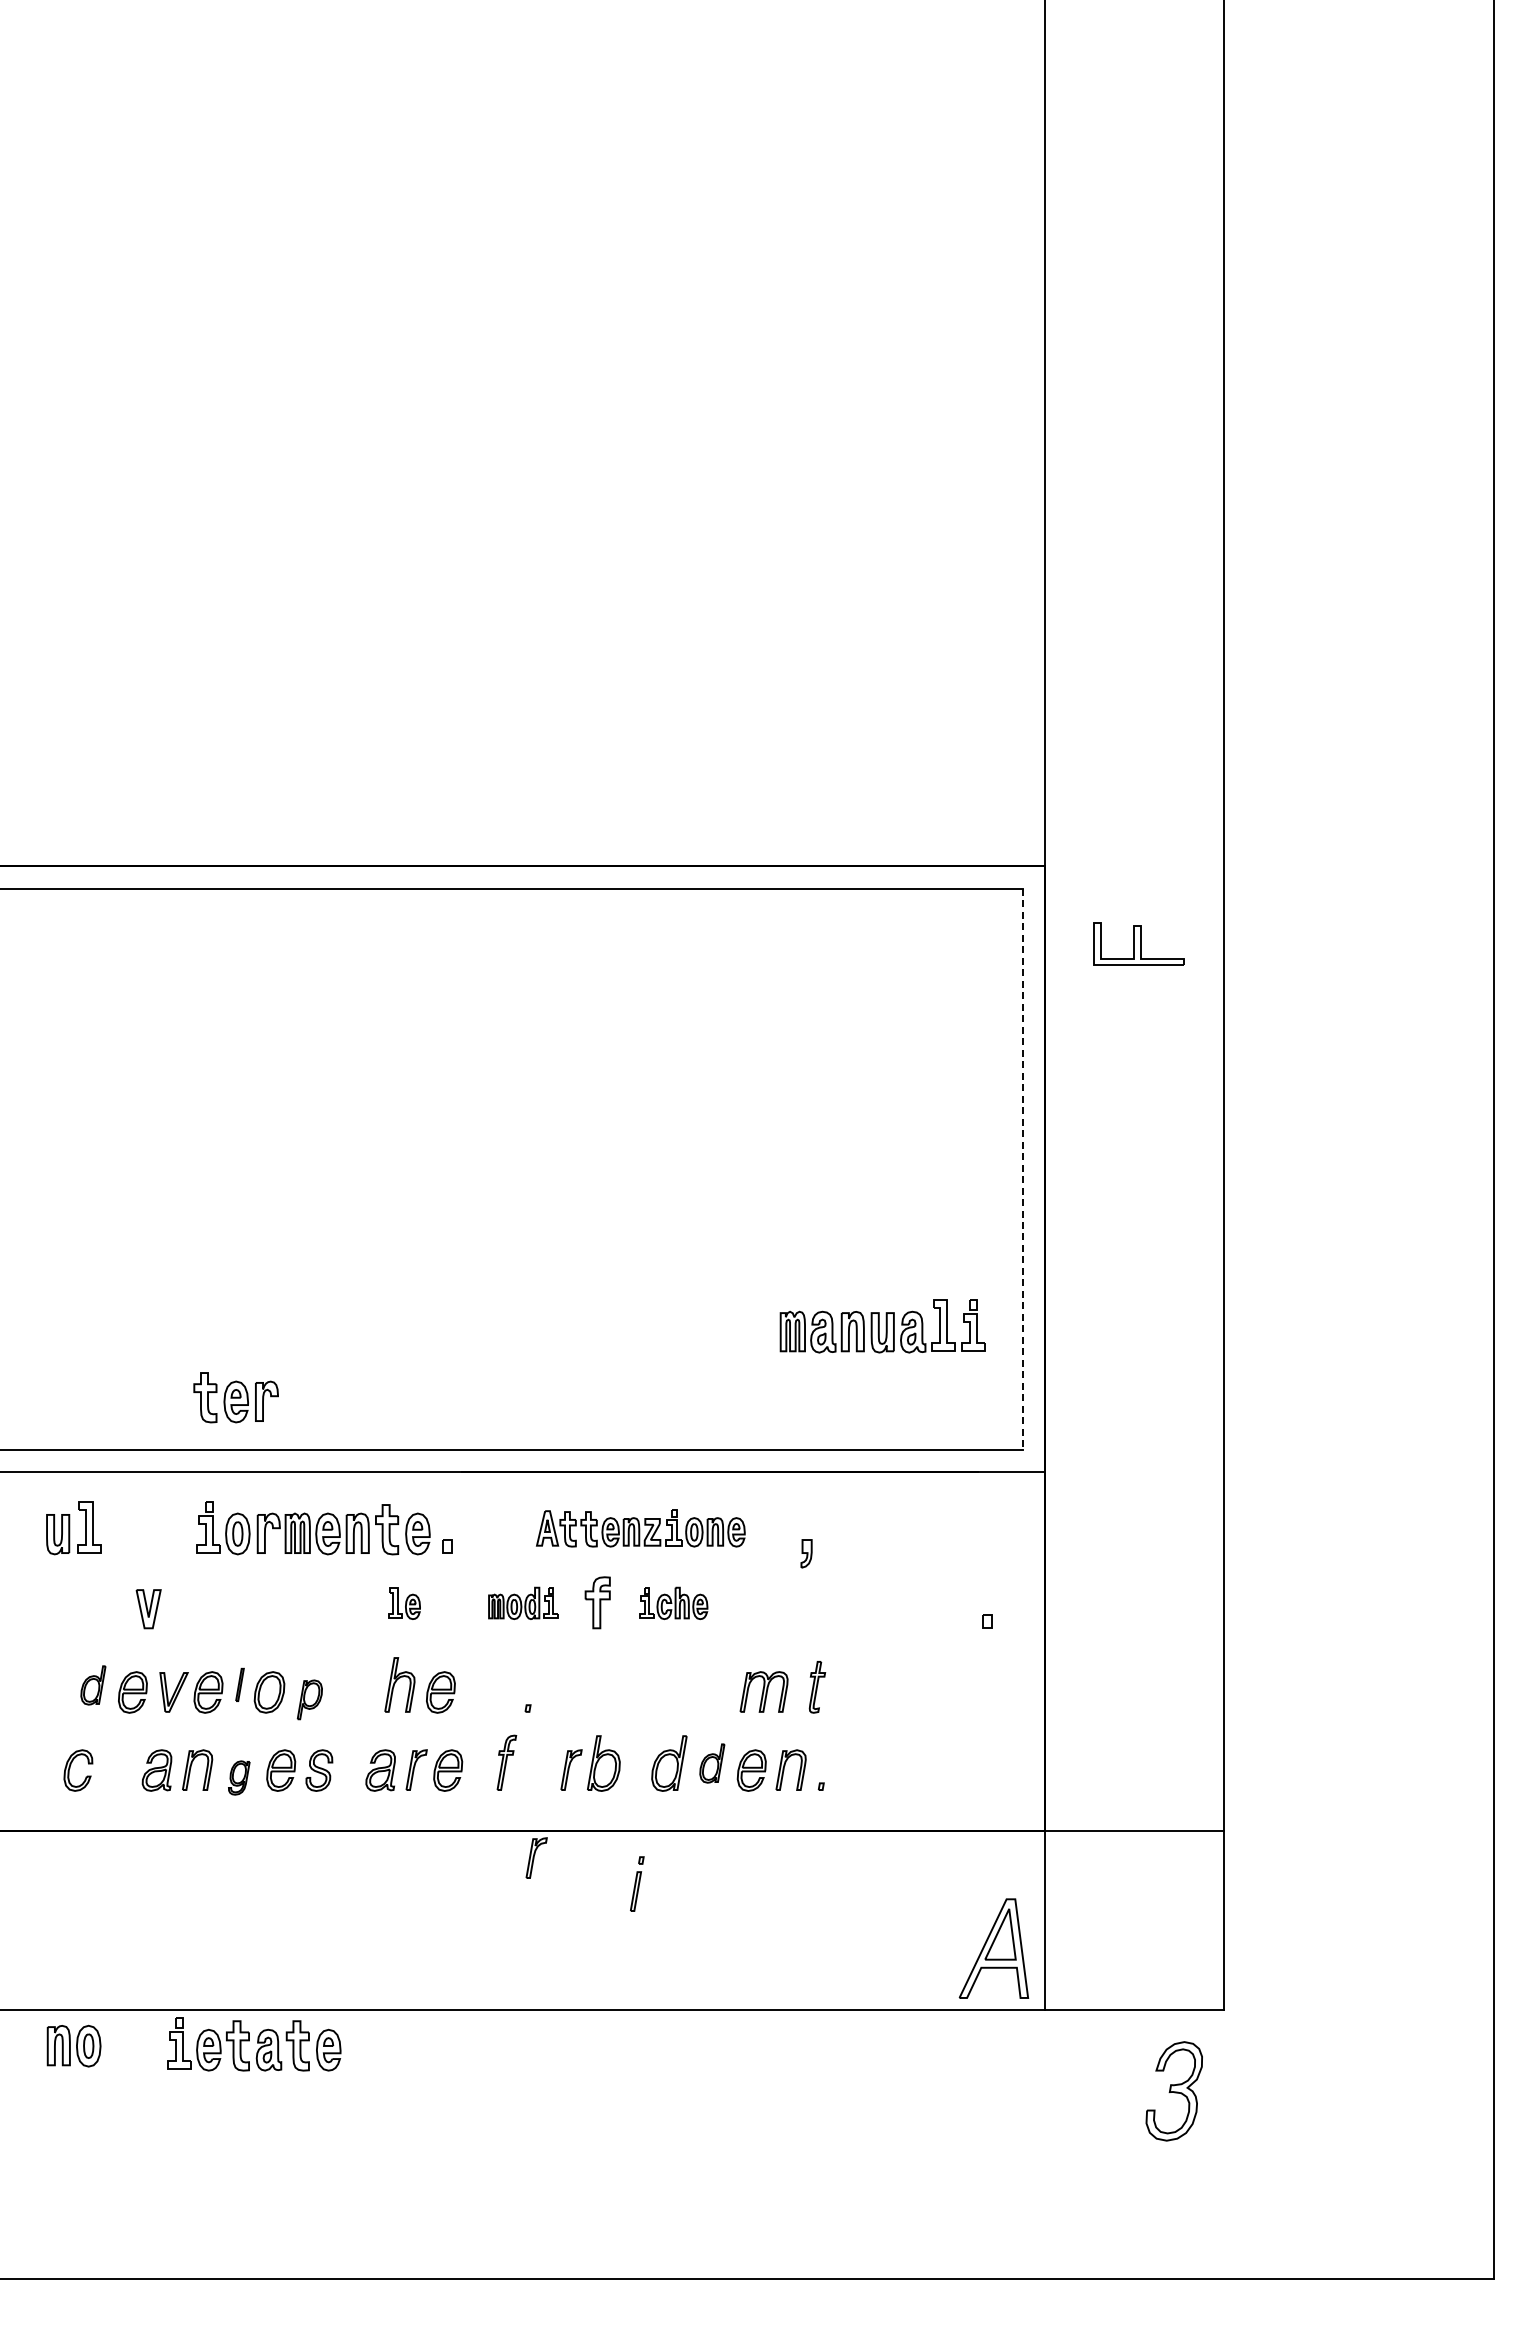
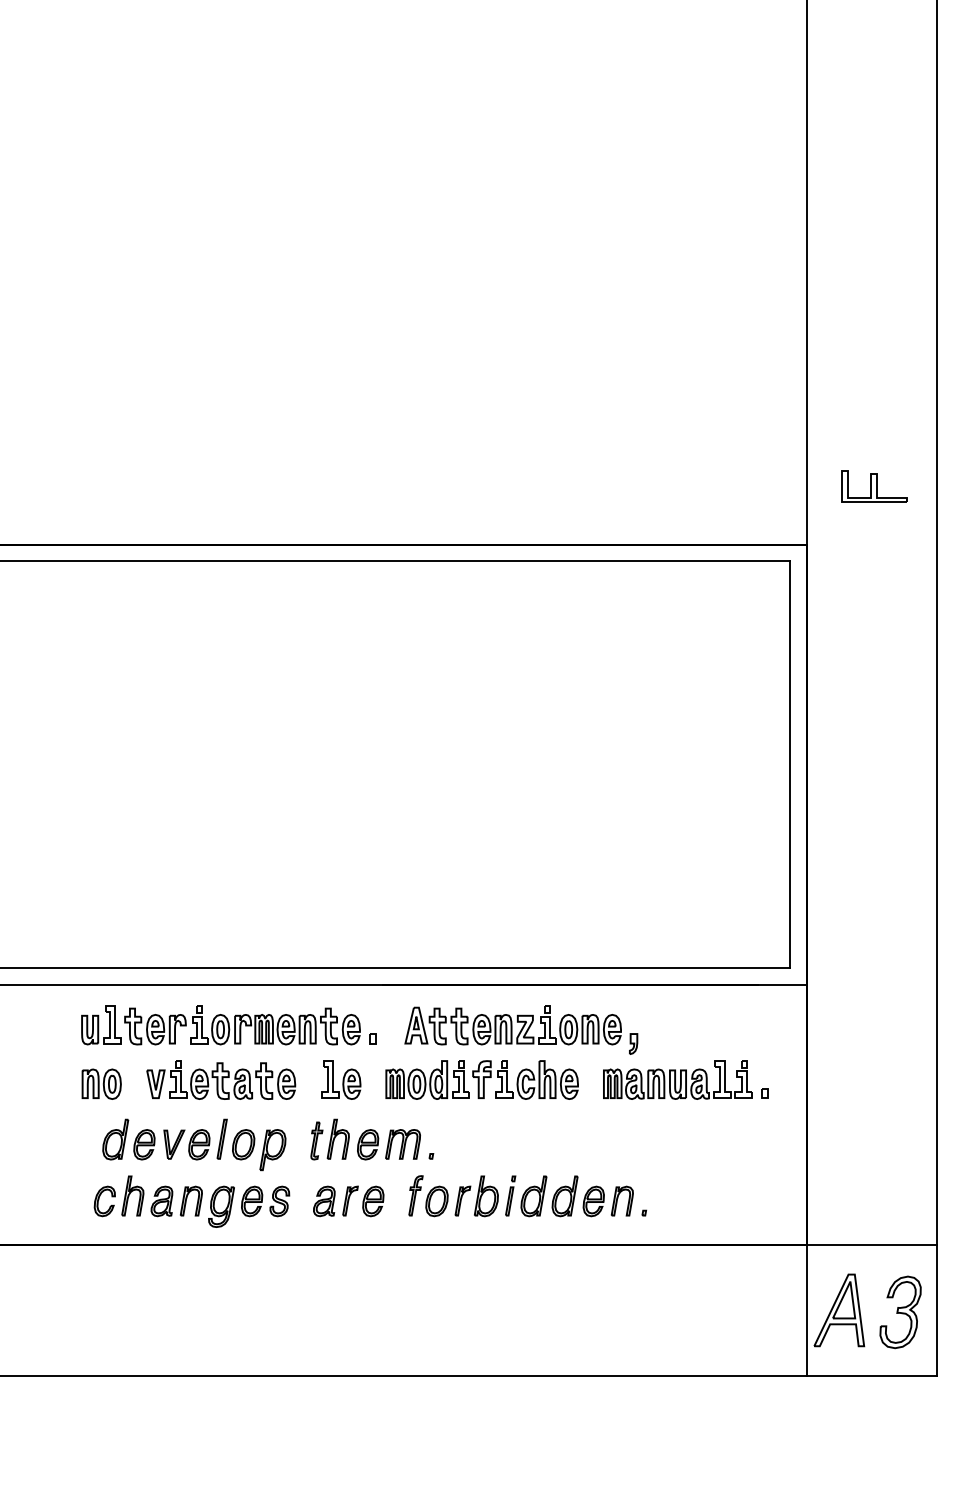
part: (1138, 943) -> (874, 486), moved
line: (1022, 1169) -> (790, 765), dashed -> solid
part: (882, 1326) -> (677, 1080), moved
part: (235, 1397) -> (155, 1026), moved
part: (640, 1528) -> (512, 1025), size x1.43
part: (404, 1603) -> (341, 1080), size x1.67
part: (523, 1603) -> (428, 1080), size x1.67
part: (673, 1603) -> (536, 1080), size x1.67
part: (239, 1684) -> (221, 1138), size x1.67
part: (93, 1685) -> (115, 1139), size x1.43
part: (817, 1687) -> (316, 1141), moved
part: (763, 1691) -> (402, 1144), moved
part: (309, 1699) -> (272, 1149), size x1.43
part: (116, 1762) -> (132, 1195), added
part: (712, 1763) -> (565, 1196), size x1.43
part: (535, 1770) -> (436, 1201), added
part: (239, 1777) -> (221, 1206), size x1.67
part: (536, 1857) -> (437, 1264), removed
part: (637, 1883) -> (510, 1195), moved
part: (993, 1948) -> (839, 1310), moved
part: (254, 2044) -> (232, 1080), moved
part: (73, 2045) -> (101, 1083), moved
part: (1173, 2091) -> (900, 1312), moved

